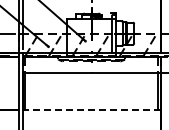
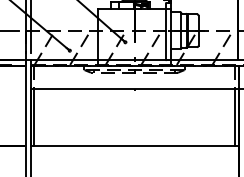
line: (91, 110) -> (134, 146), dashed -> solid

